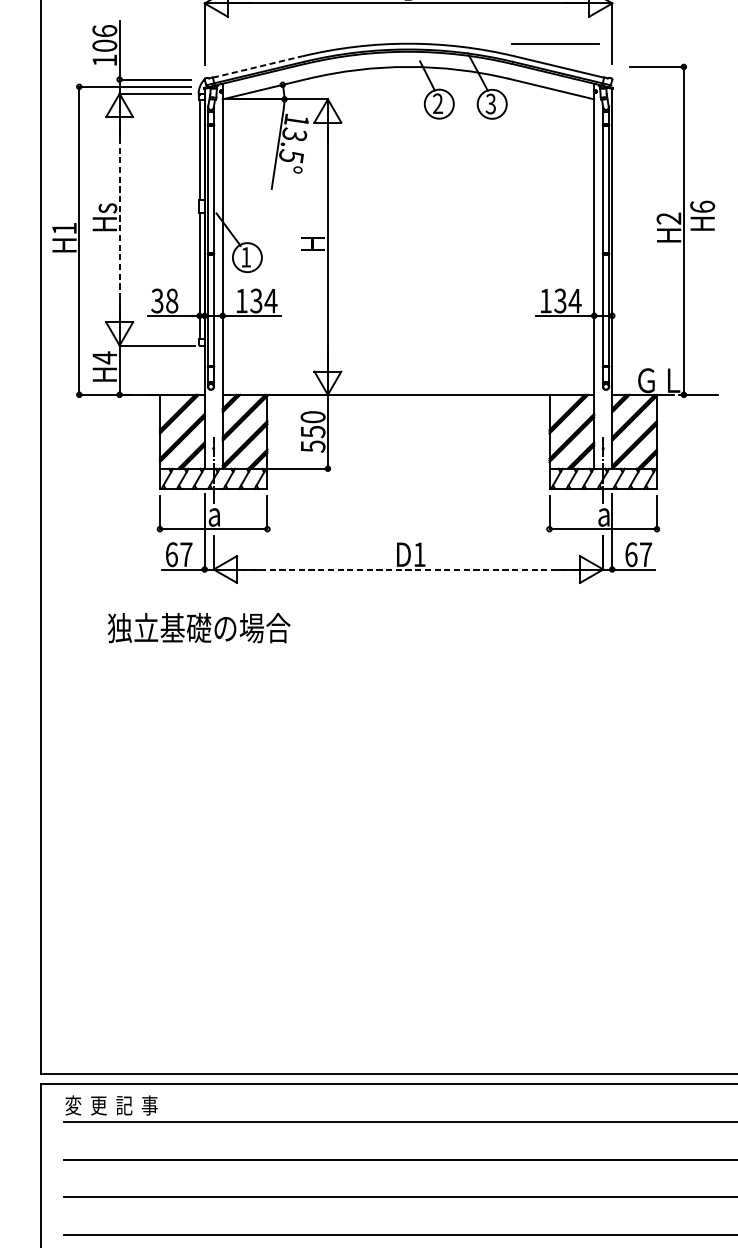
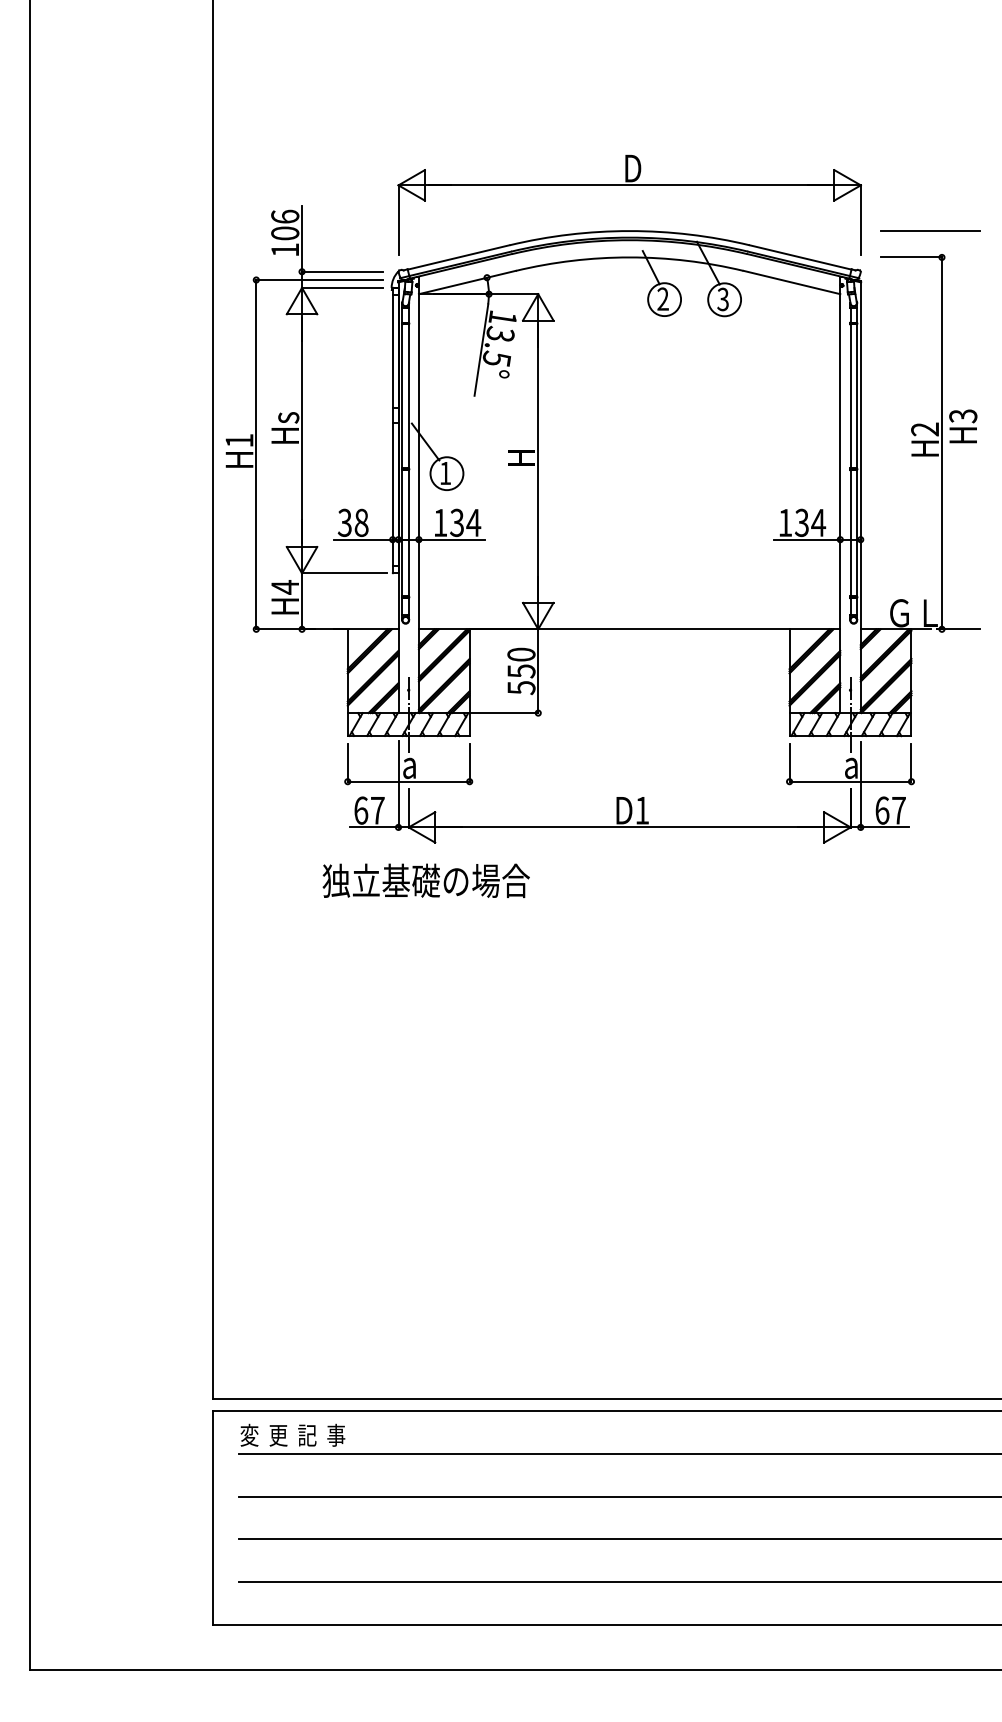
line: (555, 43) -> (930, 230), moved
line: (258, 67) -> (459, 257), dashed -> solid
text: (702, 207) -> (963, 416), H6 -> H3
line: (120, 219) -> (302, 430), dashed -> solid
line: (408, 569) -> (629, 827), dashed -> solid
text: (198, 627) -> (425, 880), moved

